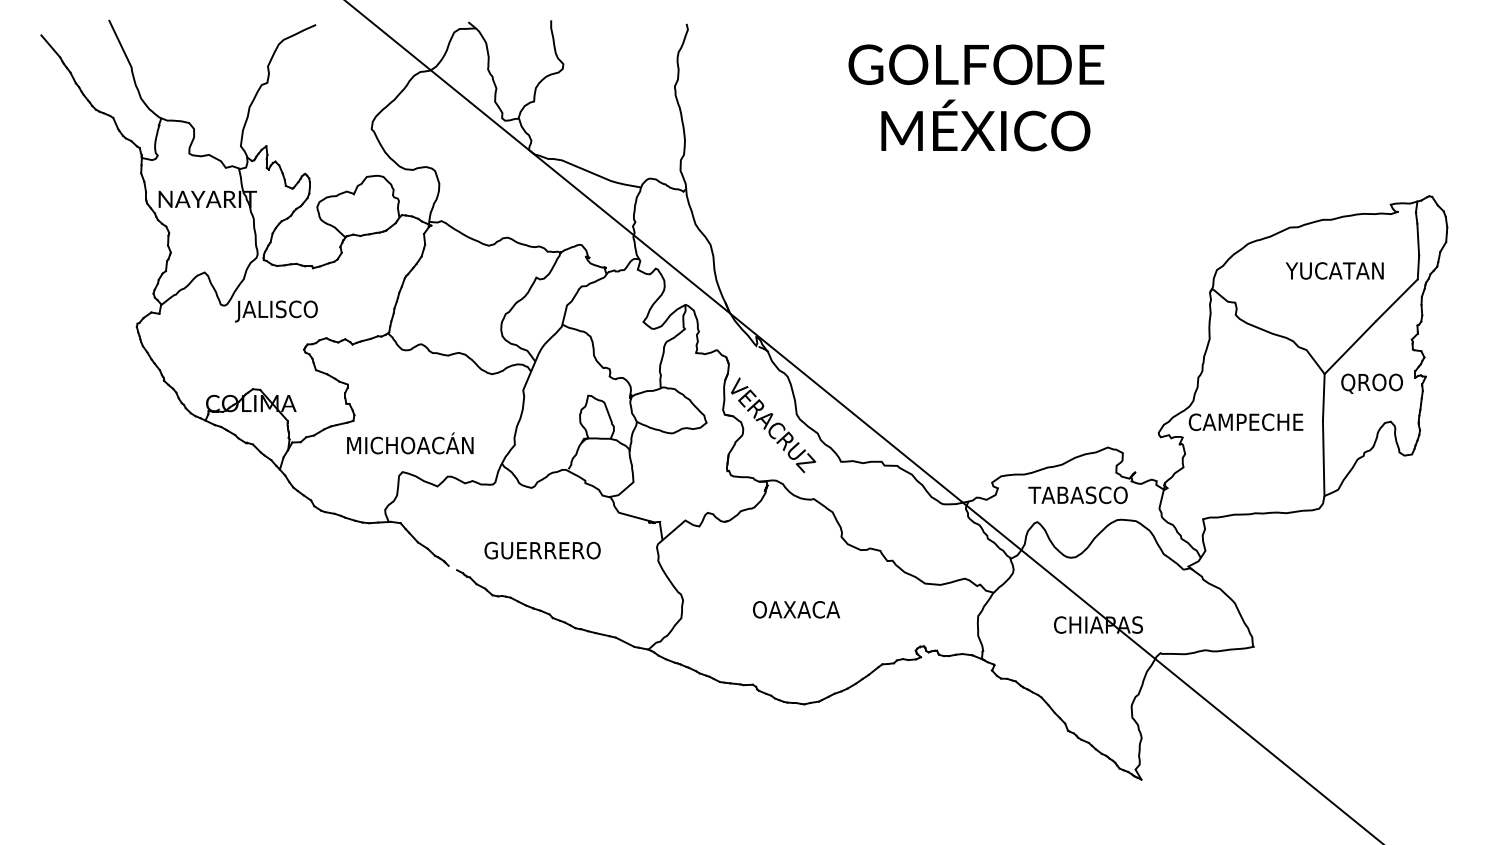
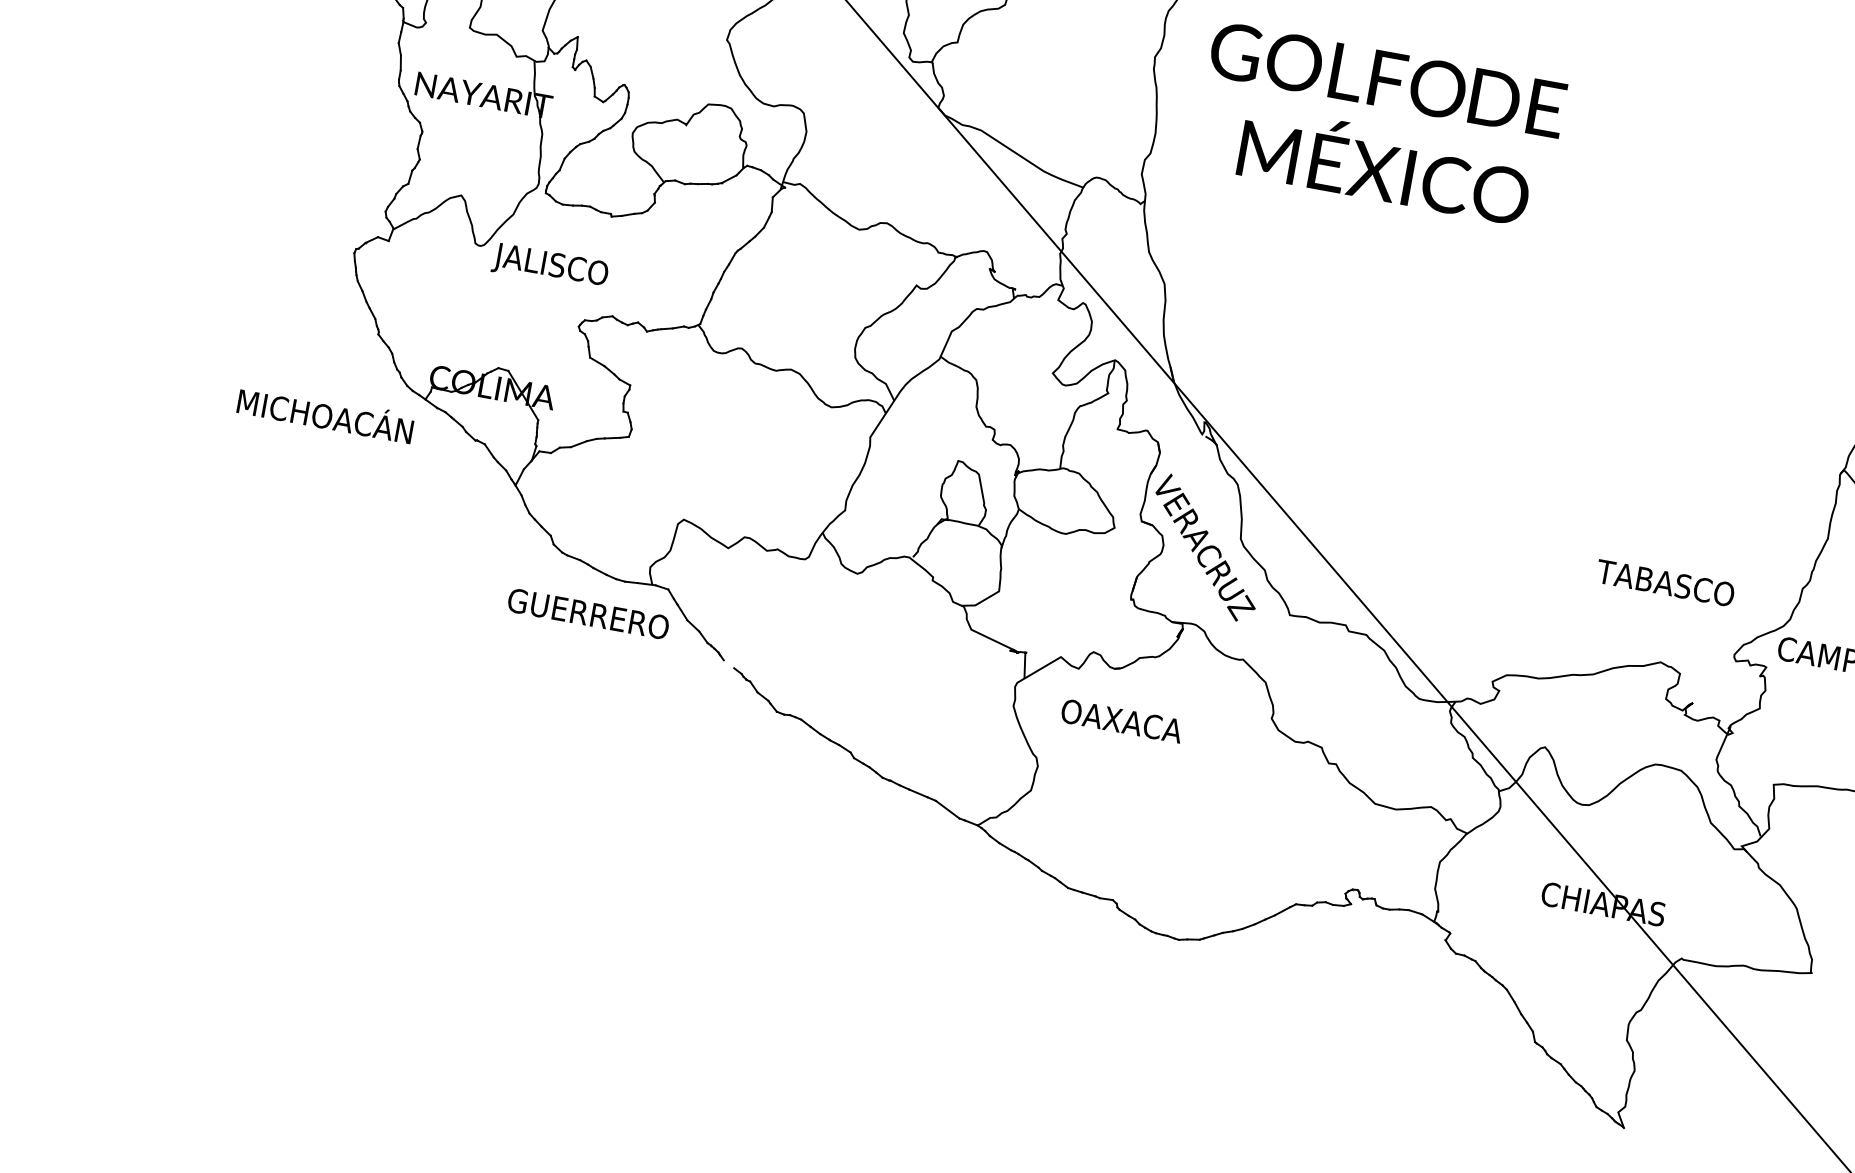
text: (976, 97) -> (1379, 124), moved
text: (410, 443) -> (326, 413), moved
text: (1077, 495) -> (1664, 583), moved
text: (542, 550) -> (588, 613), moved
text: (796, 609) -> (1122, 720), moved

